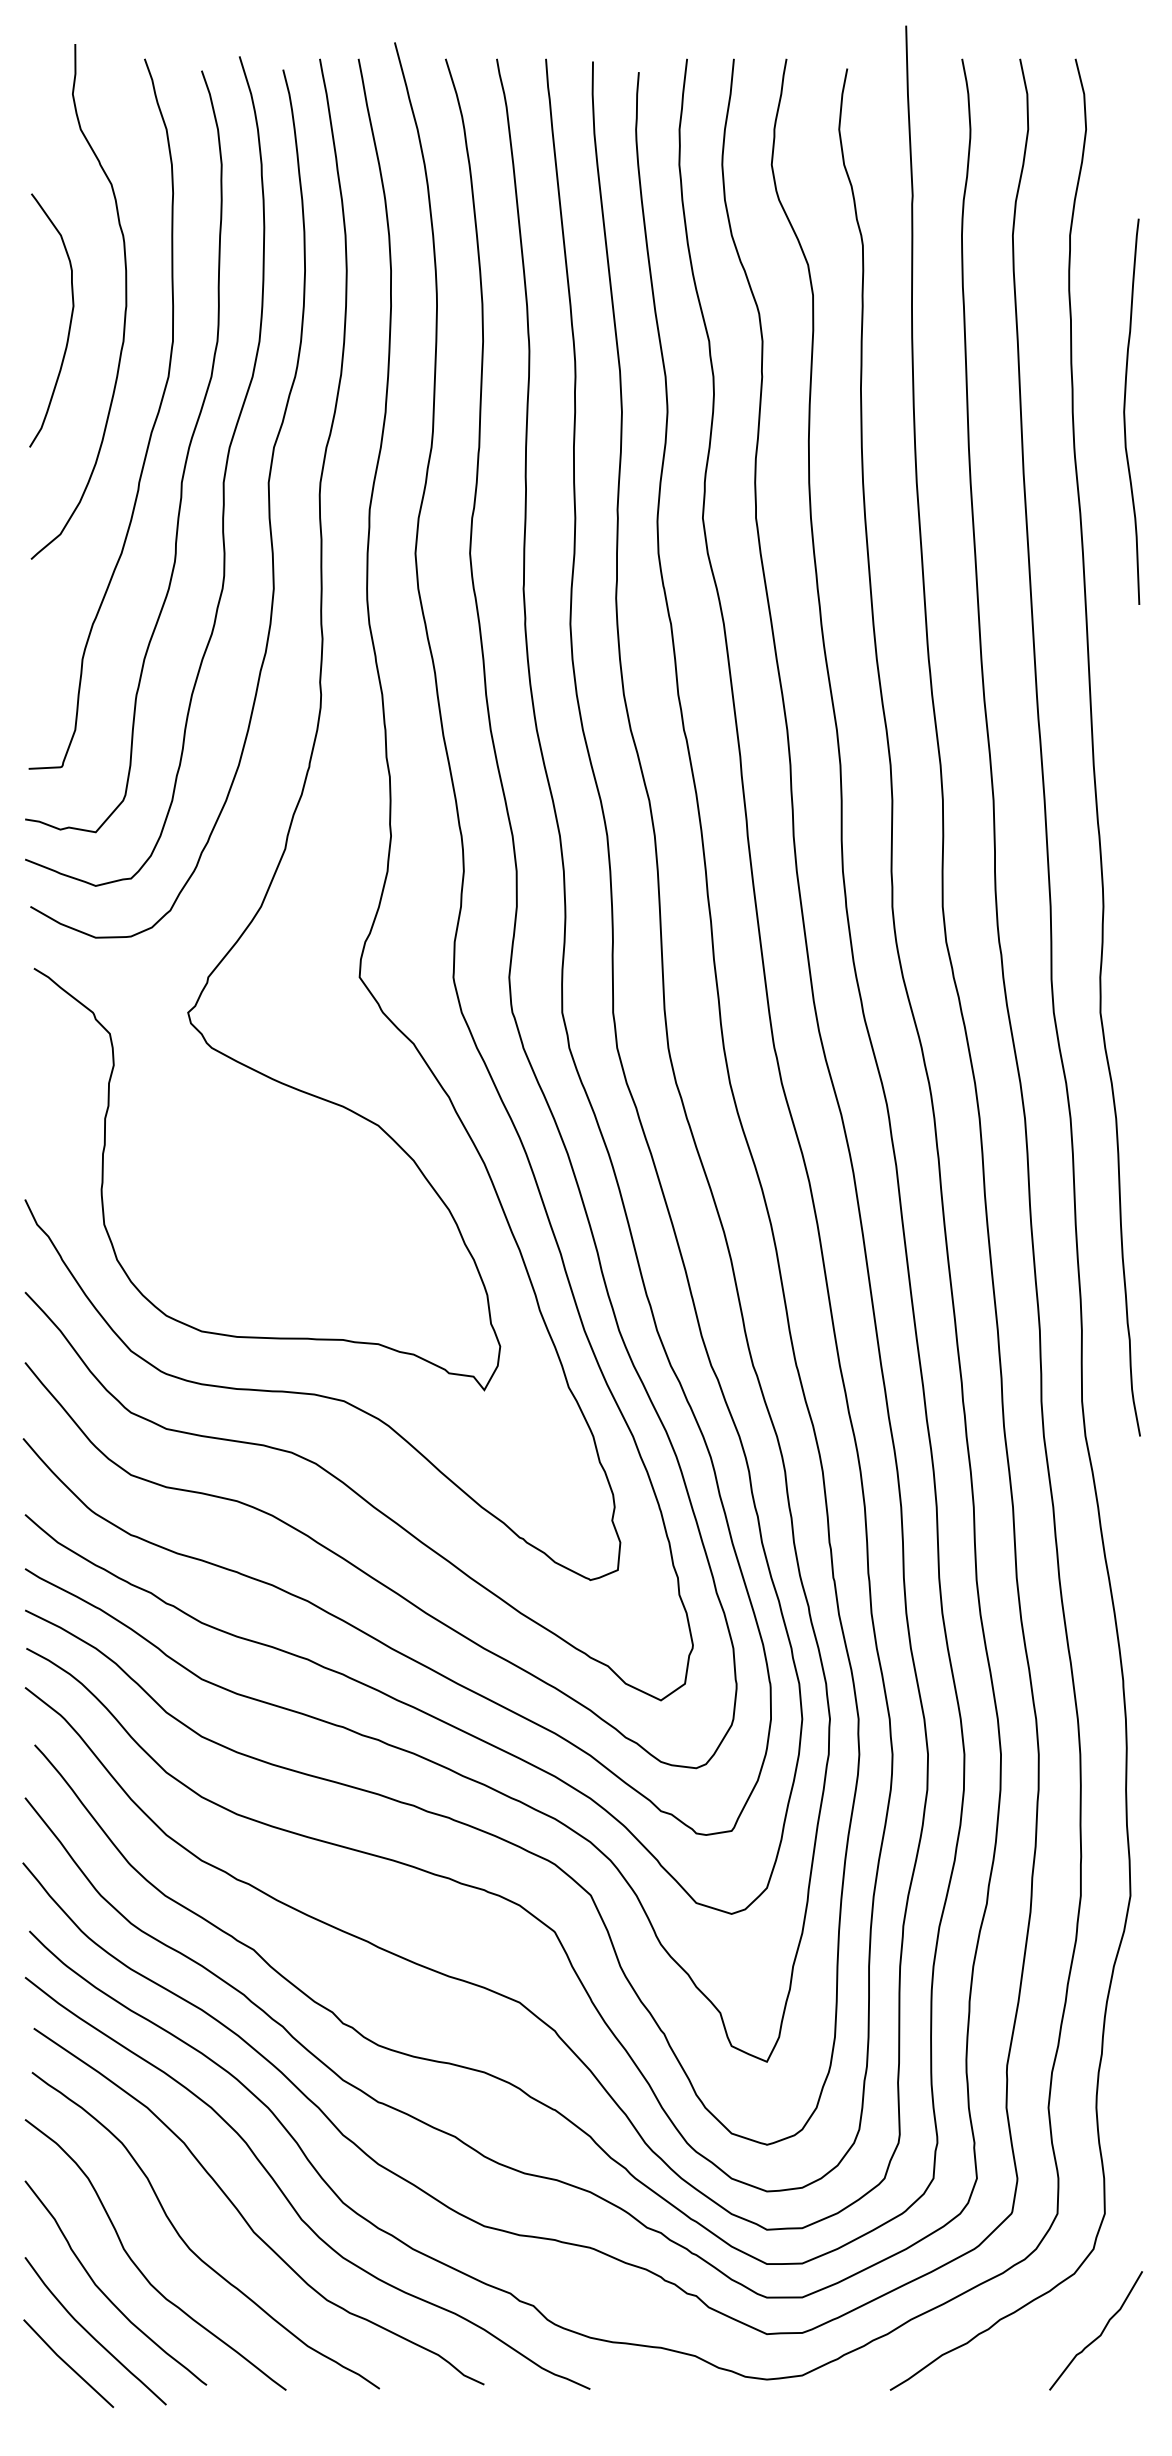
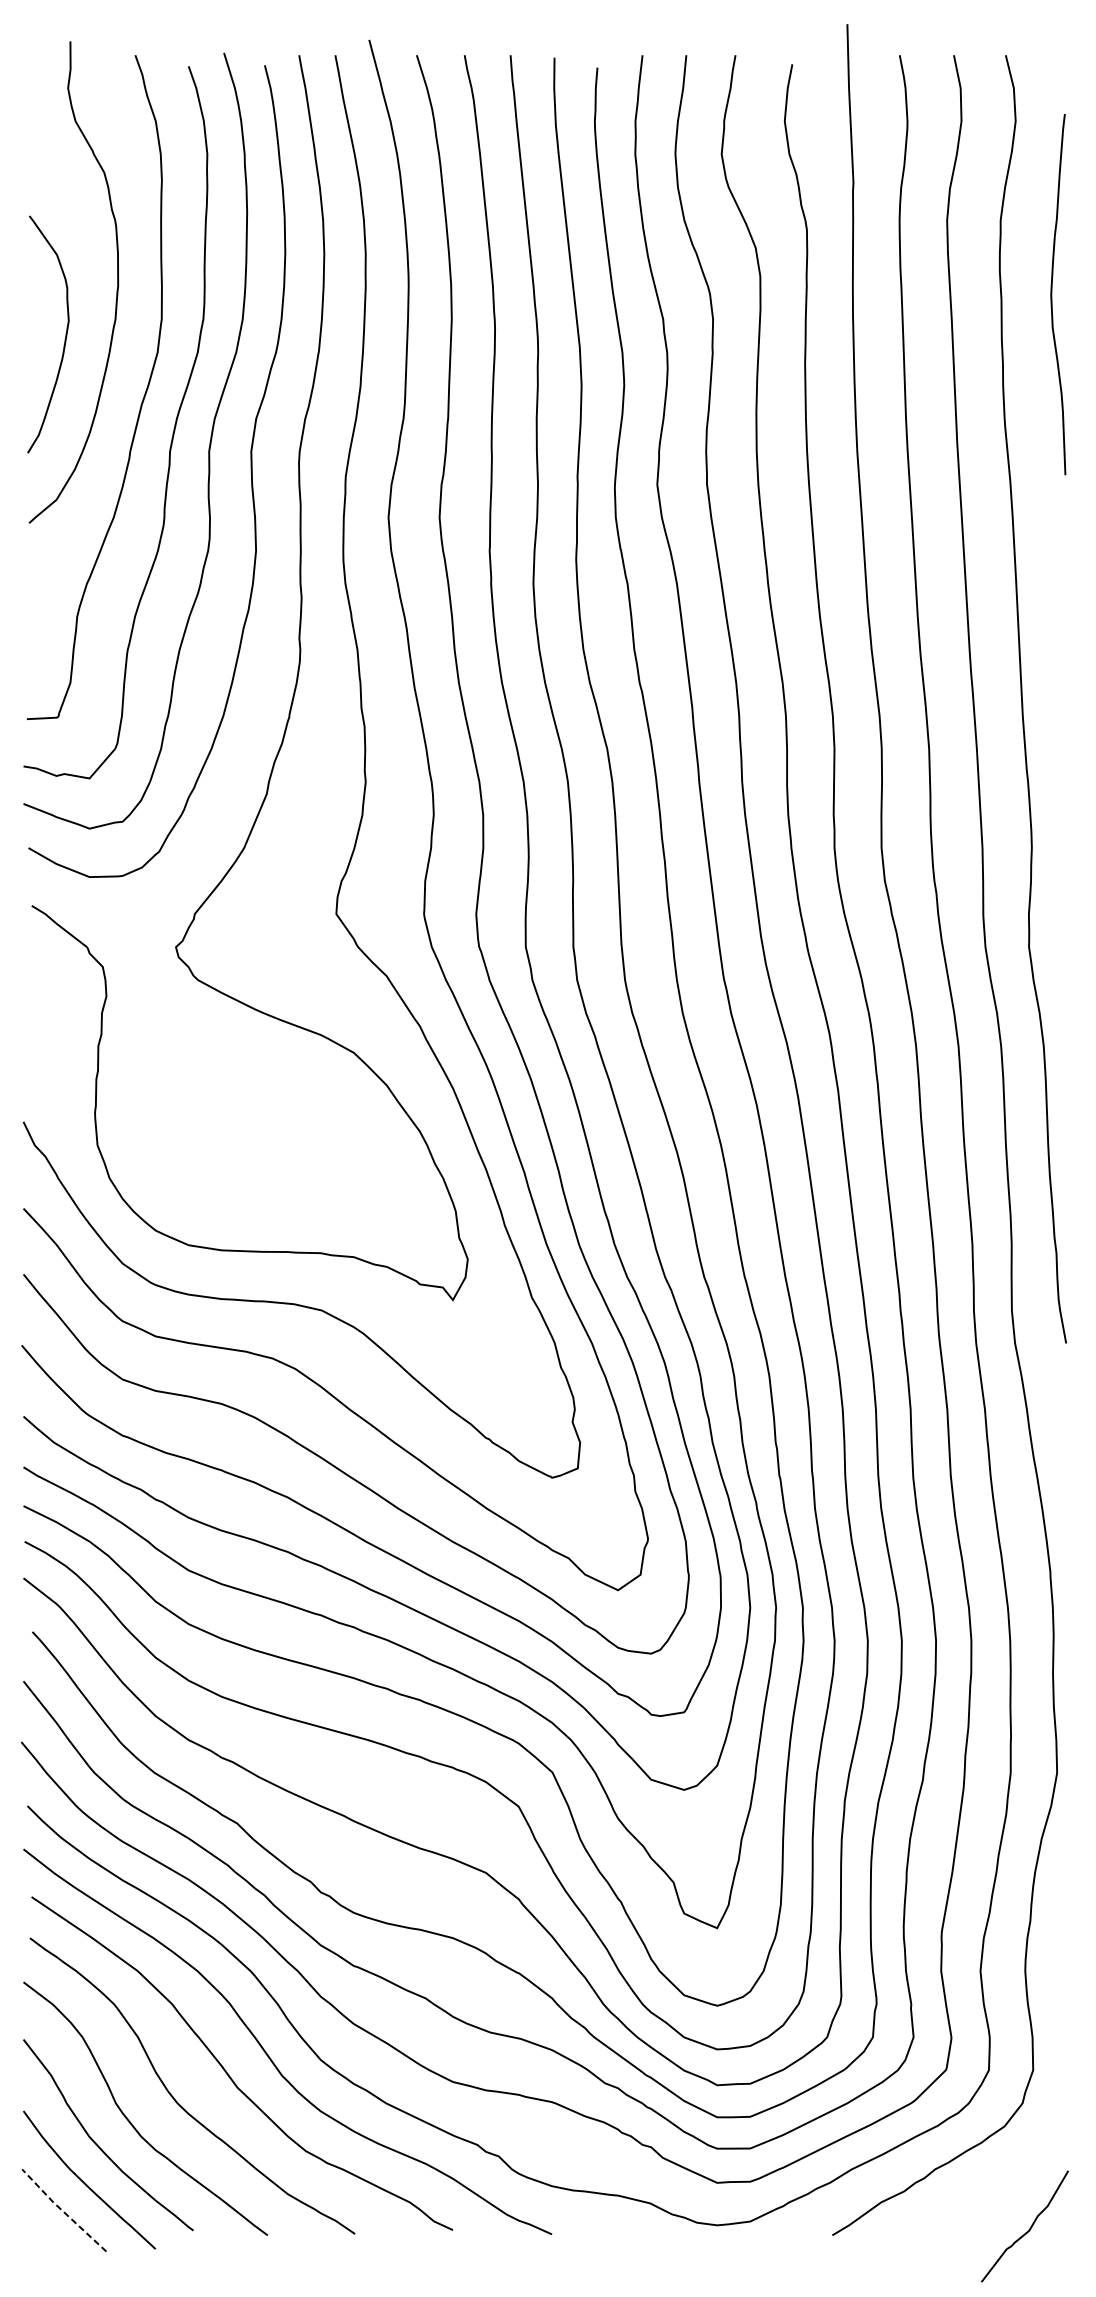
curve: (69, 322) -> (65, 336), moved
curve: (1125, 411) -> (1052, 294), moved
curve: (1100, 2333) -> (1029, 2229), moved
line: (67, 2364) -> (63, 2211), solid -> dashed

